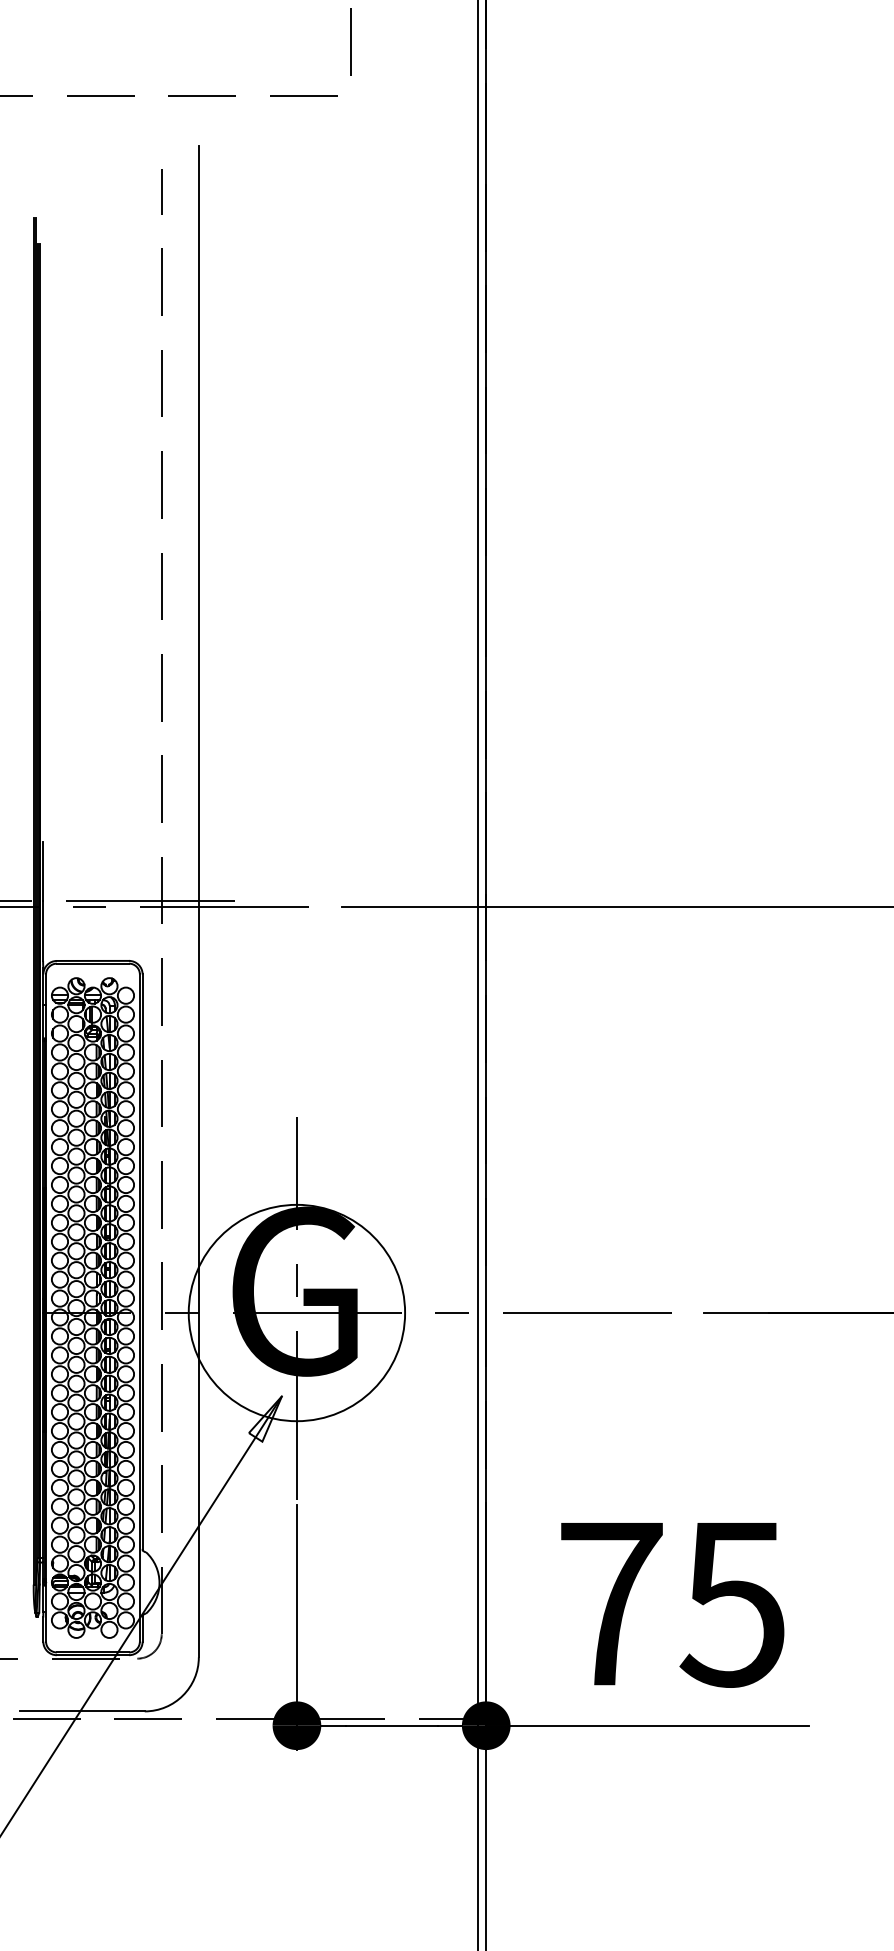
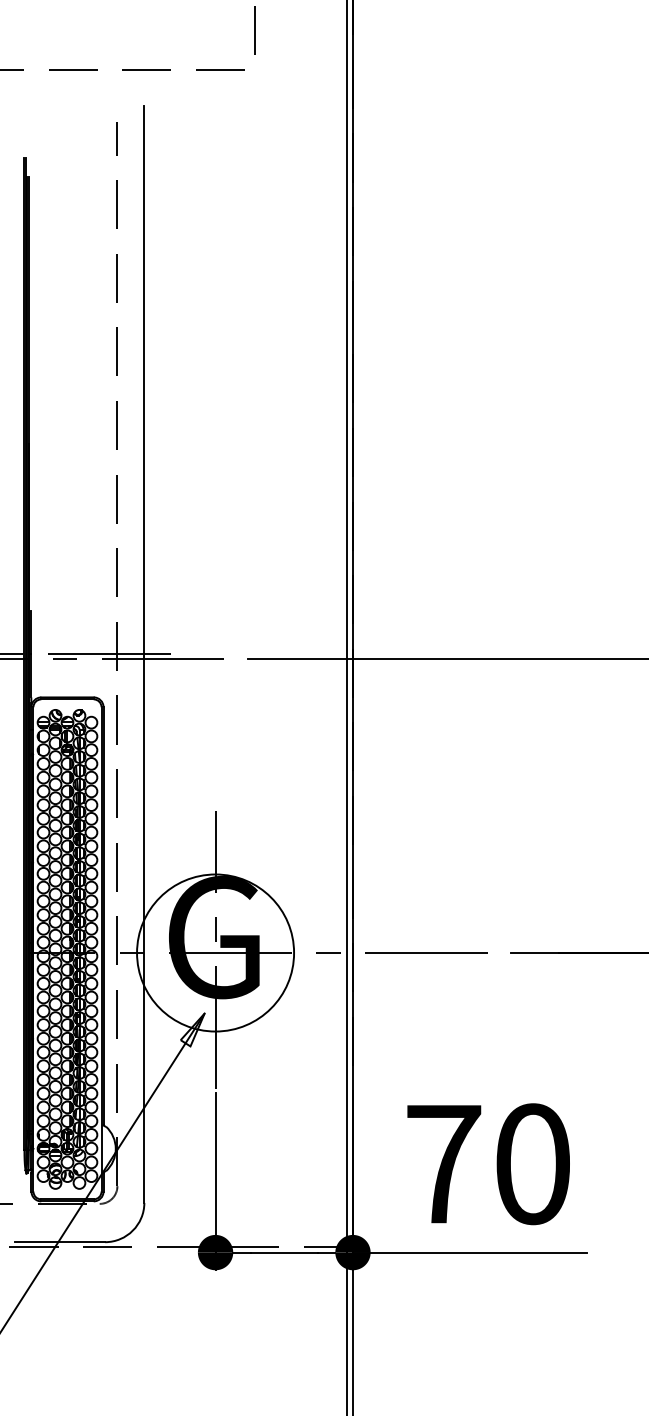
text: (732, 1604) -> (531, 1164), 75 -> 70

